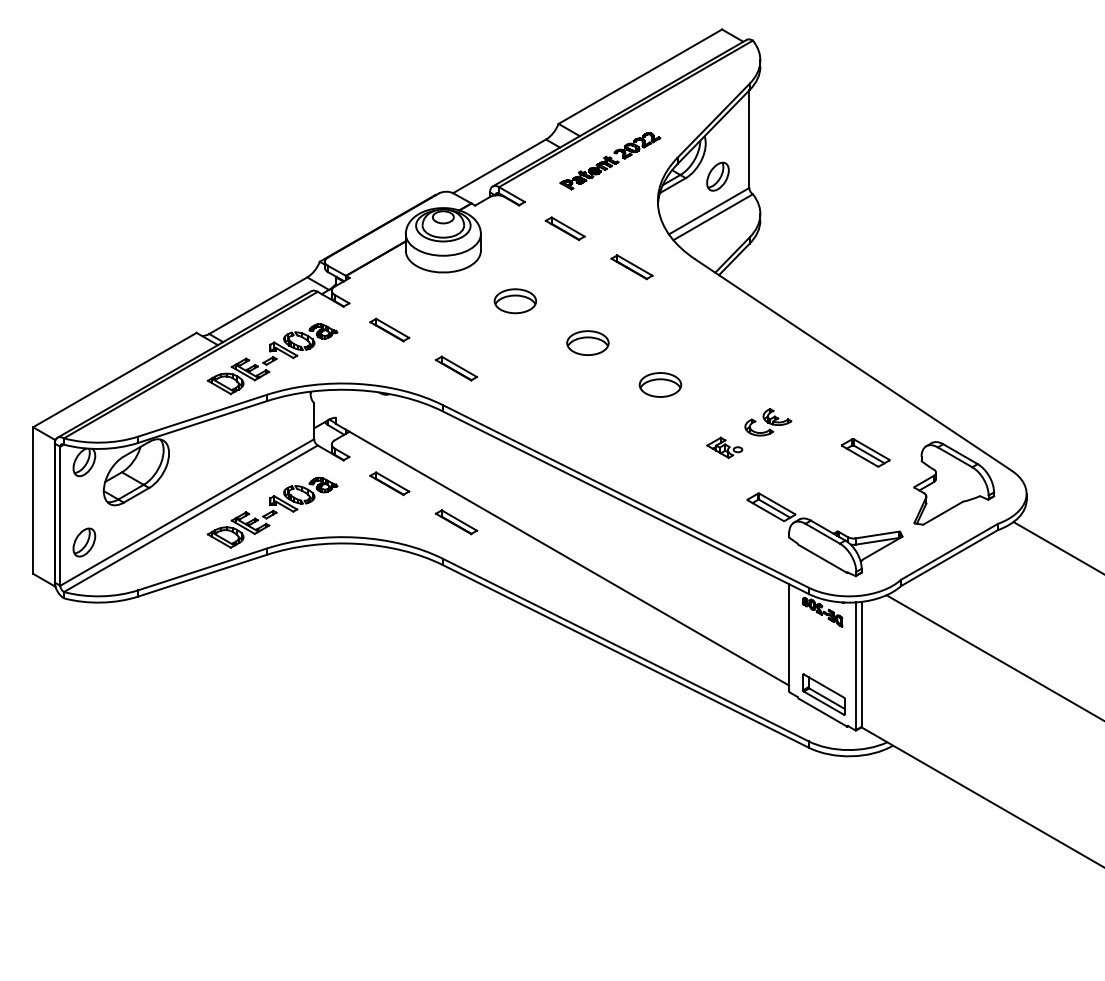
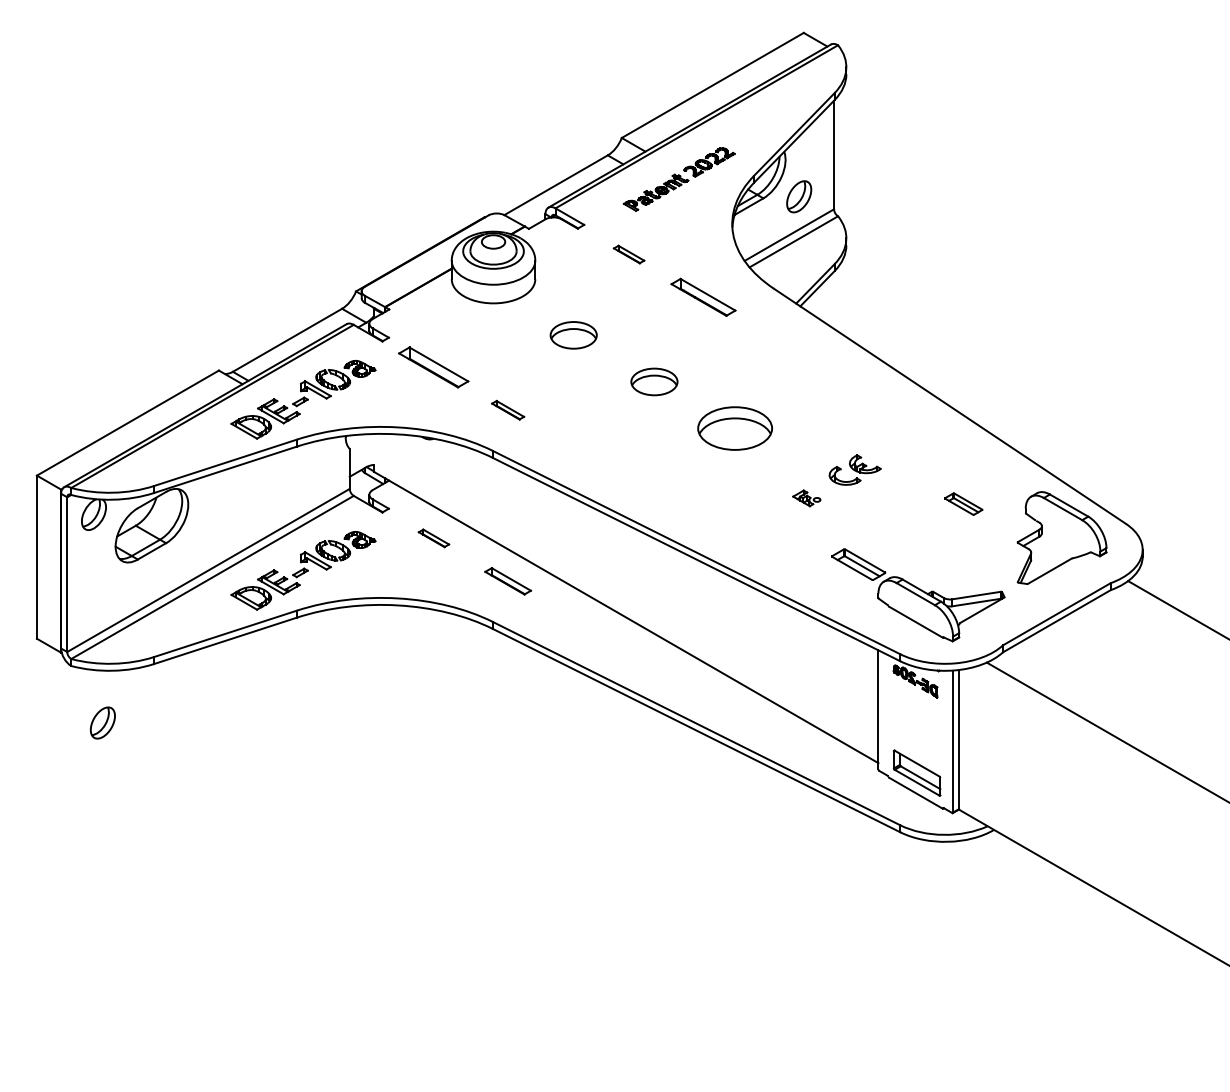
part: (564, 228) -> (628, 254), size x0.7
part: (631, 267) -> (702, 297), size x1.4
part: (389, 329) -> (433, 366), size x1.6
part: (456, 368) -> (508, 410), size x0.7
part: (660, 384) -> (735, 428), size x1.6
part: (724, 447) -> (806, 498), size x0.7
part: (865, 452) -> (963, 503), size x0.7
part: (389, 483) -> (433, 538), size x0.7
part: (84, 542) -> (103, 722), moved

